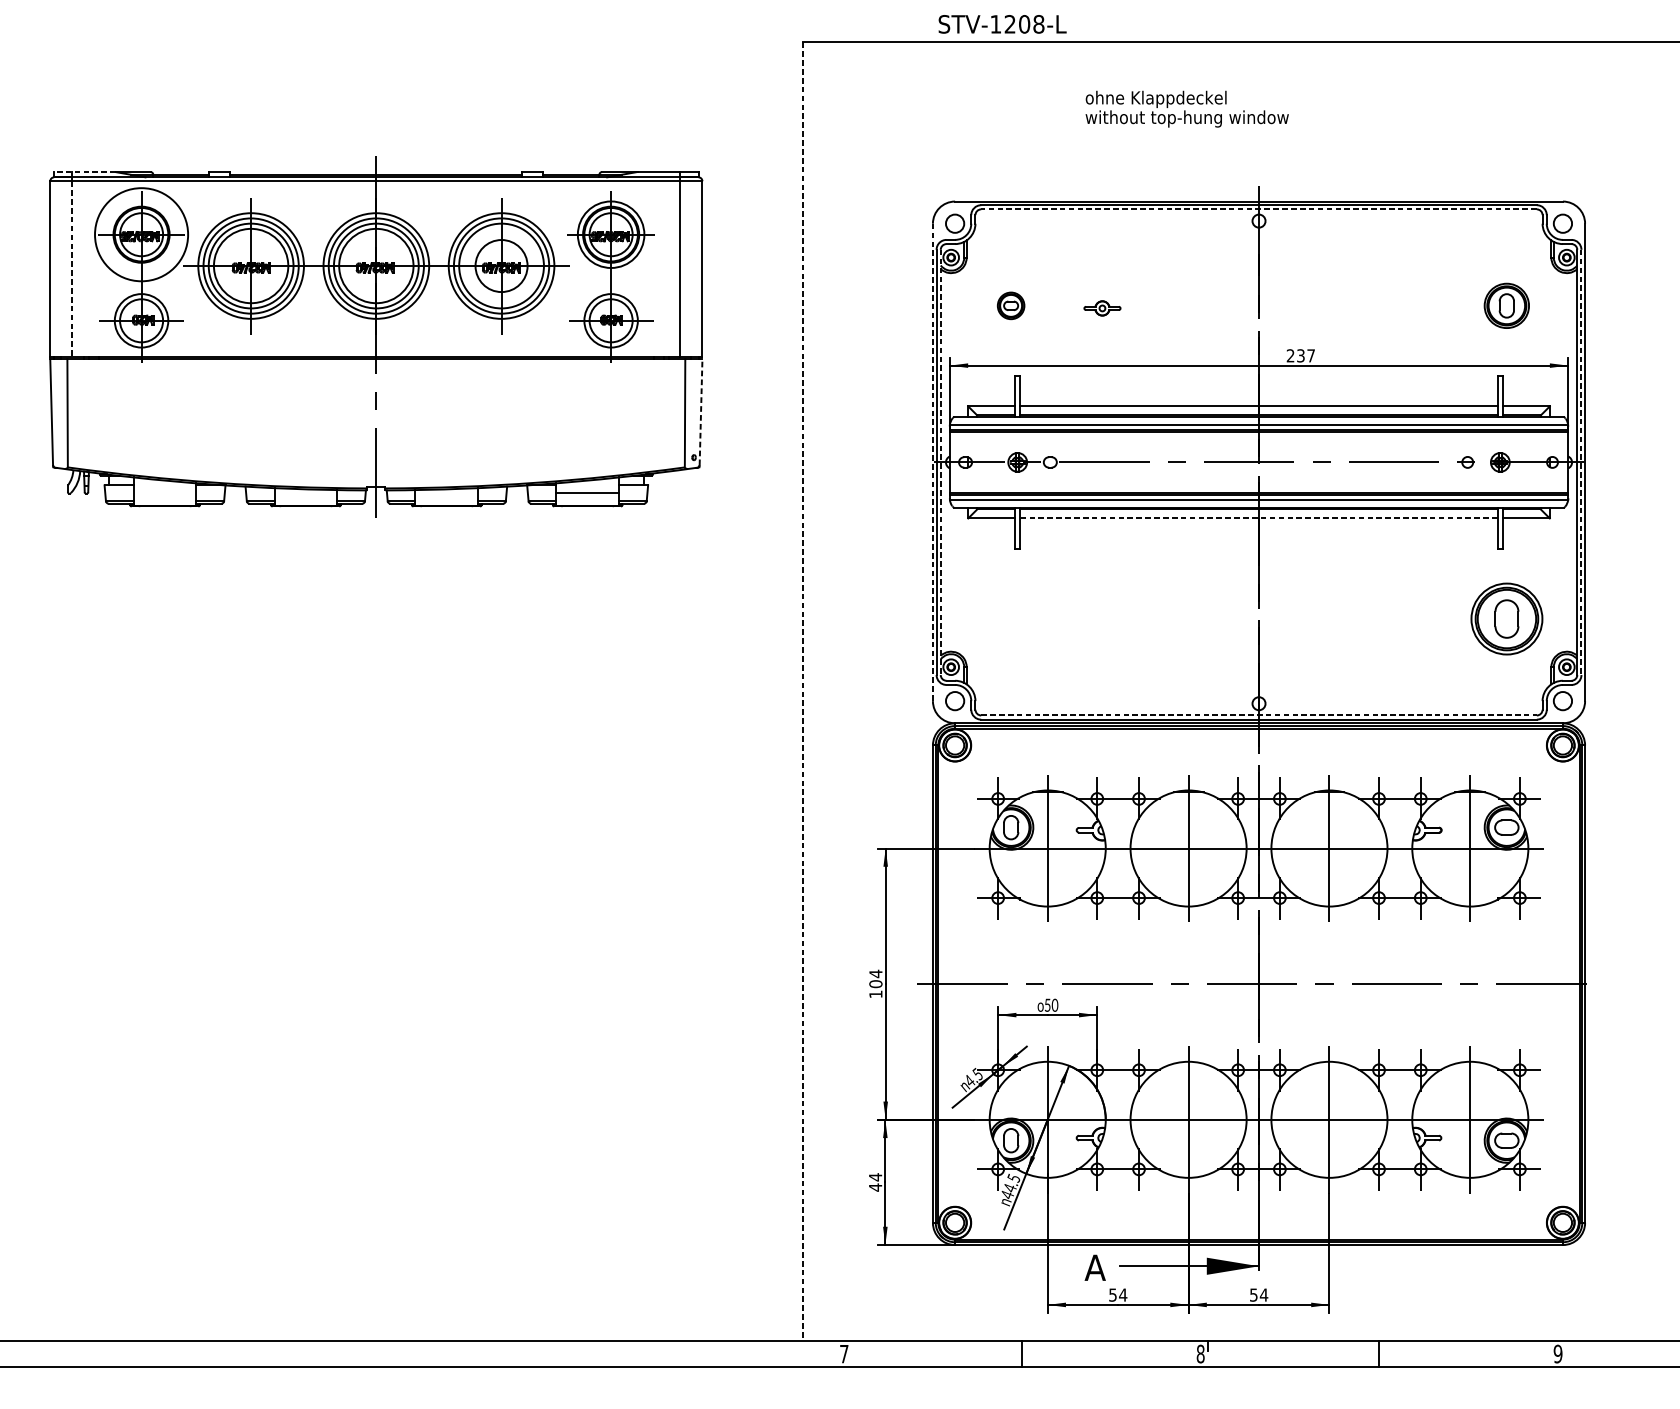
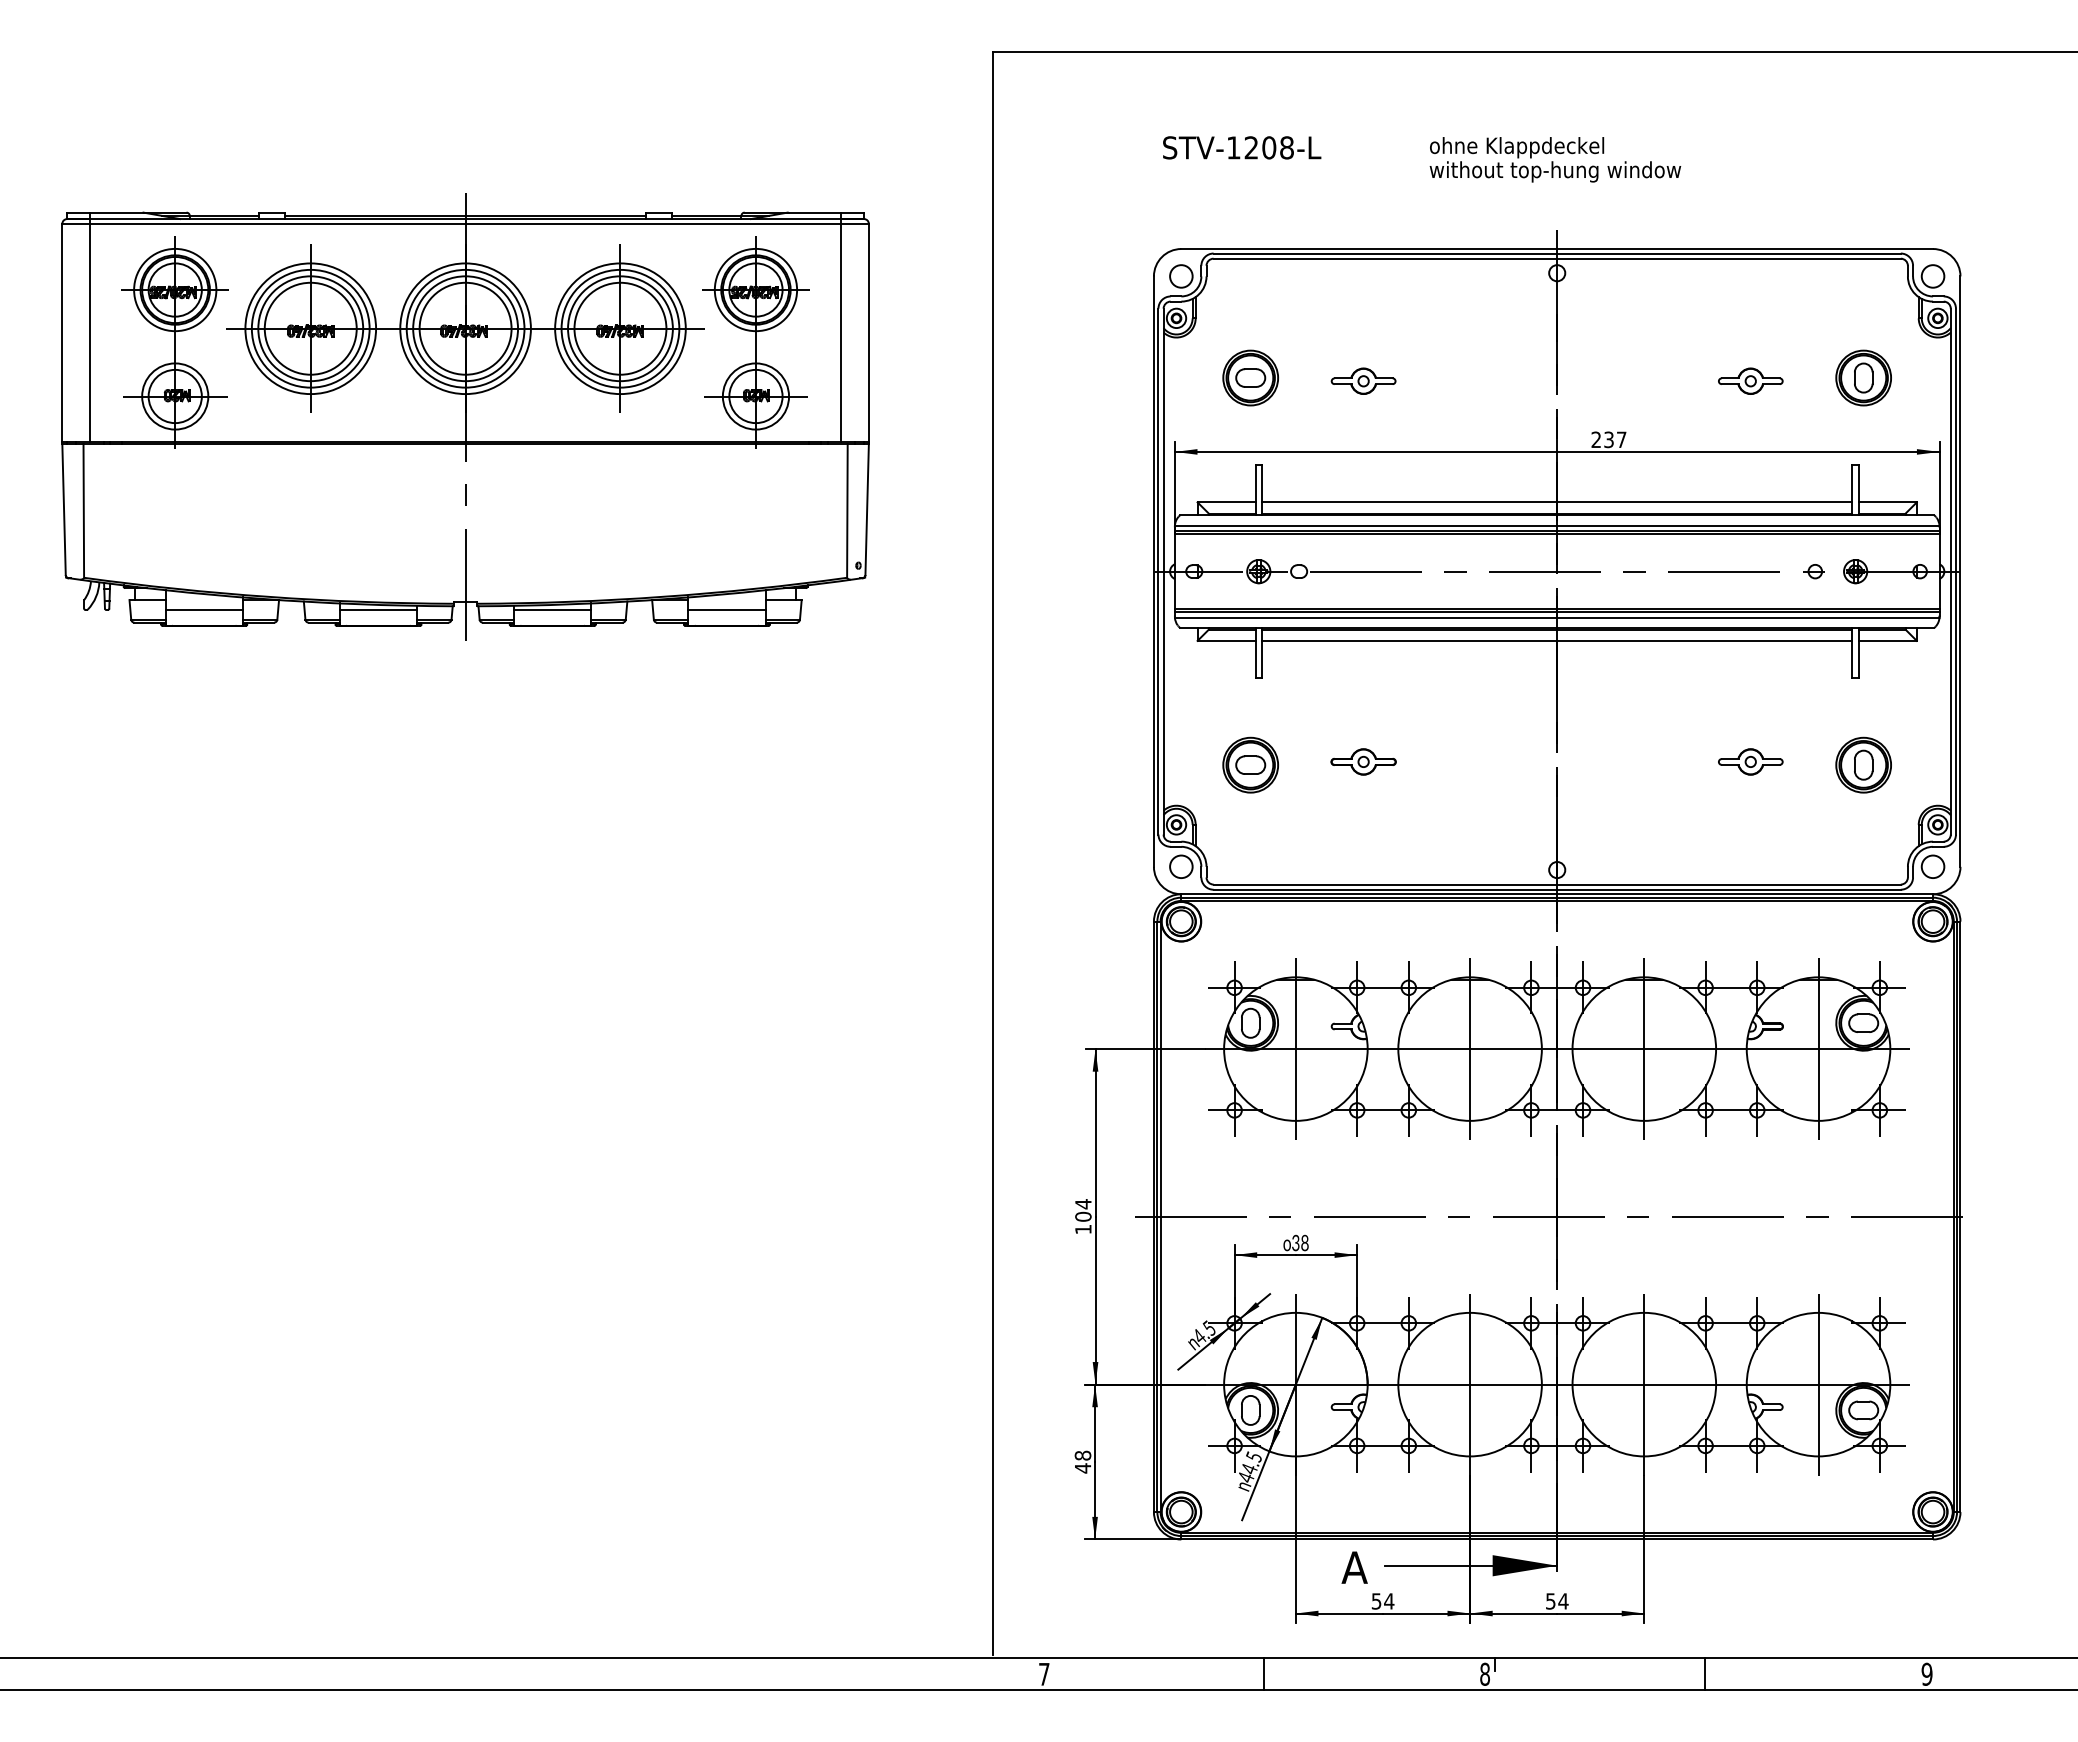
text: (1002, 24) -> (1242, 147), moved
text: (1187, 108) -> (1555, 159), moved
line: (84, 172) -> (104, 212), dashed -> solid
line: (1259, 209) -> (1557, 258), dashed -> solid
circle: (141, 234) -> (175, 289), size x0.71
circle: (501, 265) -> (620, 328), size x1.43
line: (72, 269) -> (89, 332), dashed -> solid
part: (1011, 305) -> (1250, 377), size x1.67
part: (1102, 307) -> (1363, 380), size x1.43
part: (1415, 307) -> (1750, 380), added
line: (701, 412) -> (867, 509), dashed -> solid
line: (940, 462) -> (1163, 571), dashed -> solid
line: (1581, 462) -> (1955, 571), dashed -> solid
line: (932, 463) -> (1153, 572), dashed -> solid
line: (165, 493) -> (204, 609), added
line: (305, 493) -> (378, 609), added
line: (446, 493) -> (552, 609), added
line: (1258, 518) -> (1556, 640), dashed -> solid
part: (1102, 615) -> (1363, 761), added
part: (1415, 615) -> (1750, 761), added
part: (1011, 618) -> (1250, 764), added
part: (1506, 618) -> (1863, 764), size x0.62
line: (802, 690) -> (992, 853), dashed -> solid
line: (1259, 715) -> (1557, 884), dashed -> solid
text: (1051, 1004) -> (1300, 1242), 50 -> 38
text: (875, 1177) -> (1082, 1455), 44 -> 48

